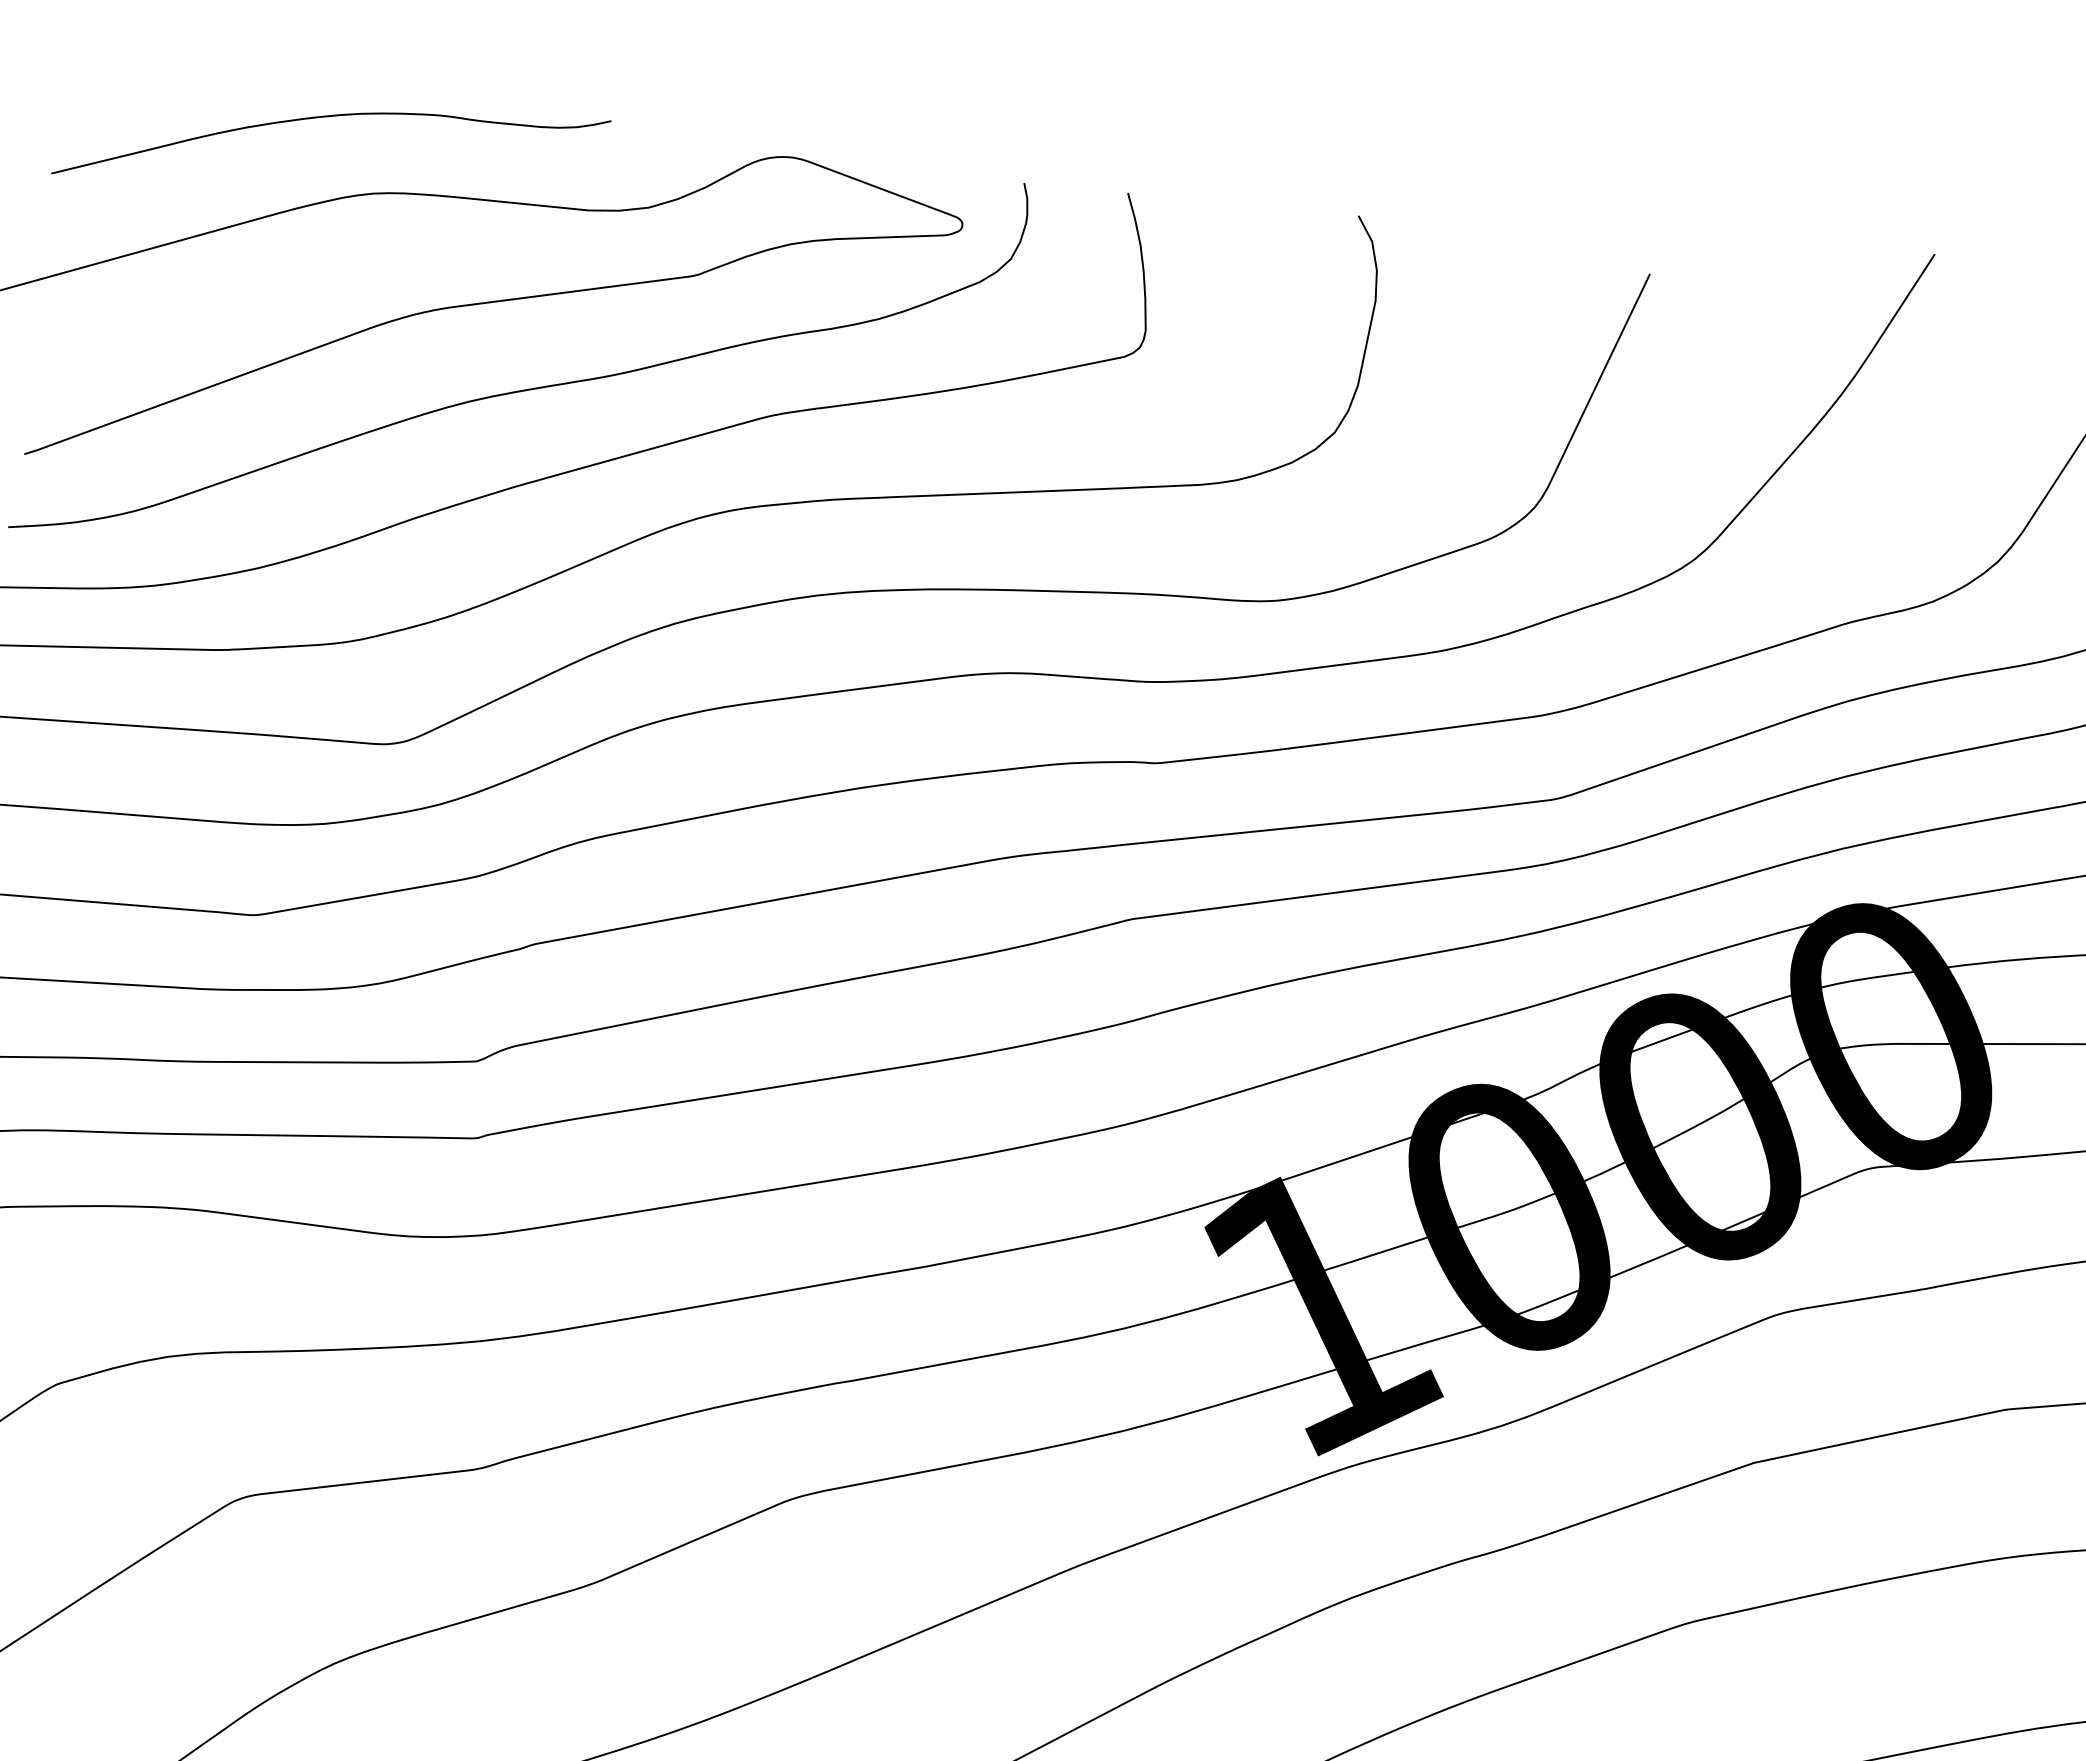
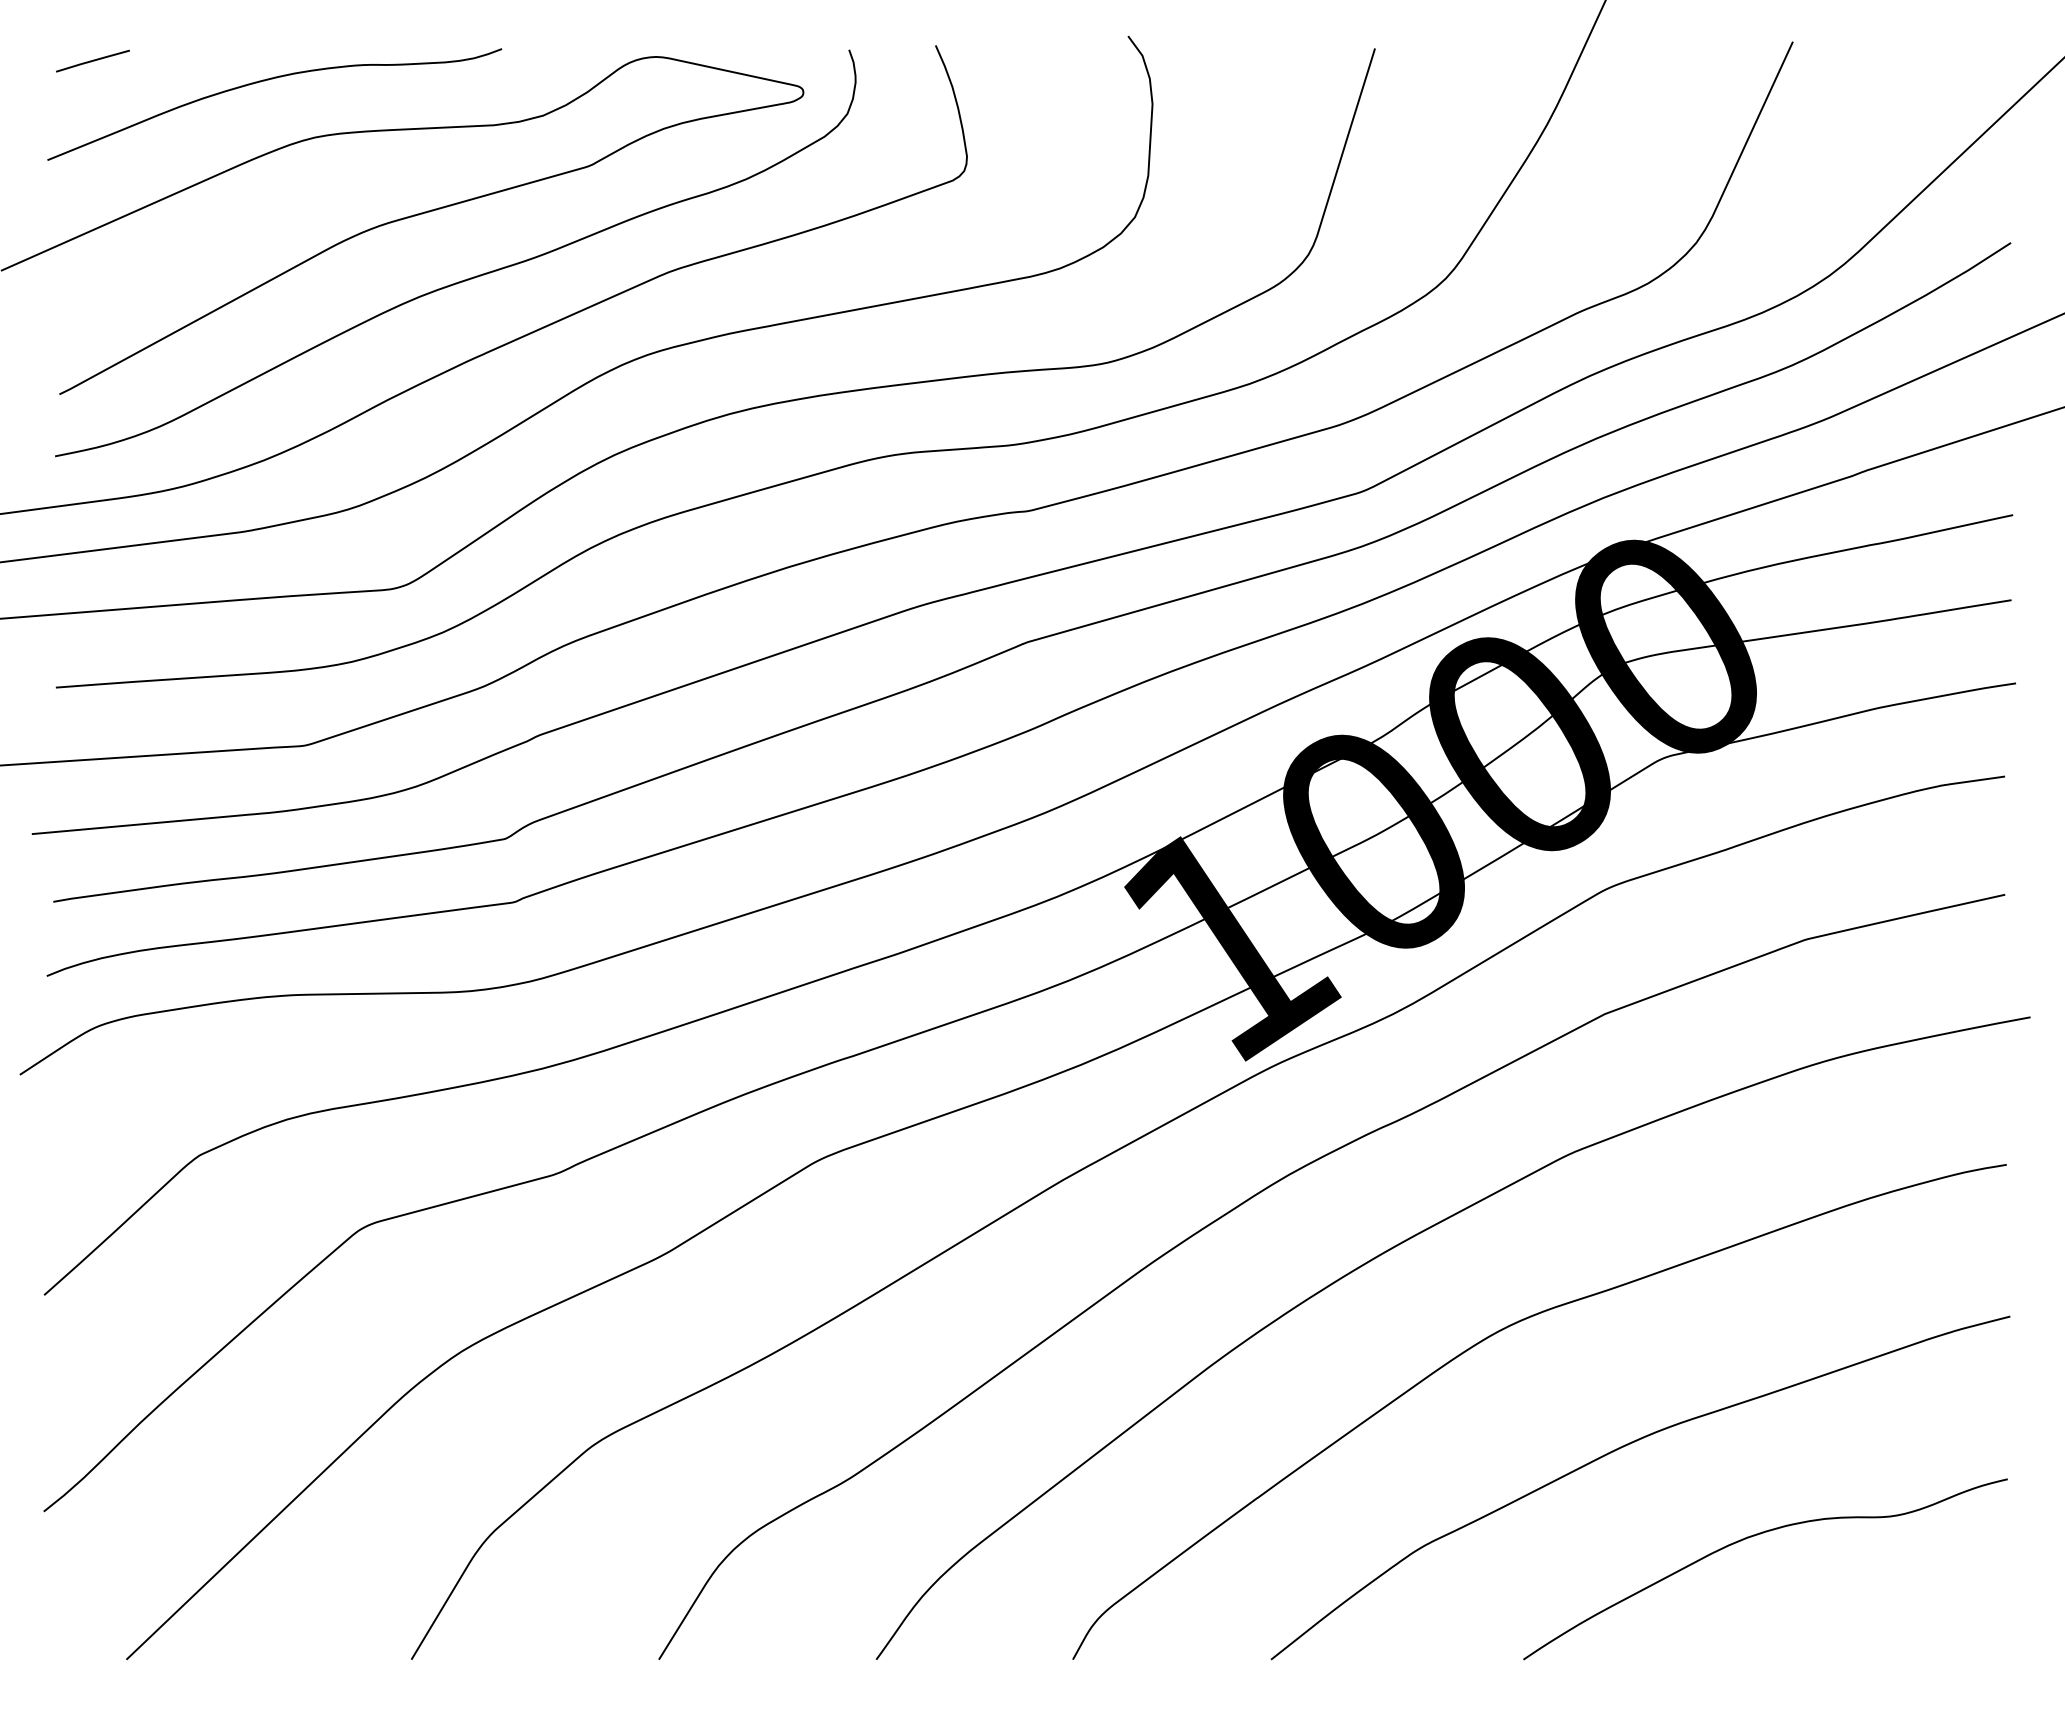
line: (122, 62) -> (92, 60), added

